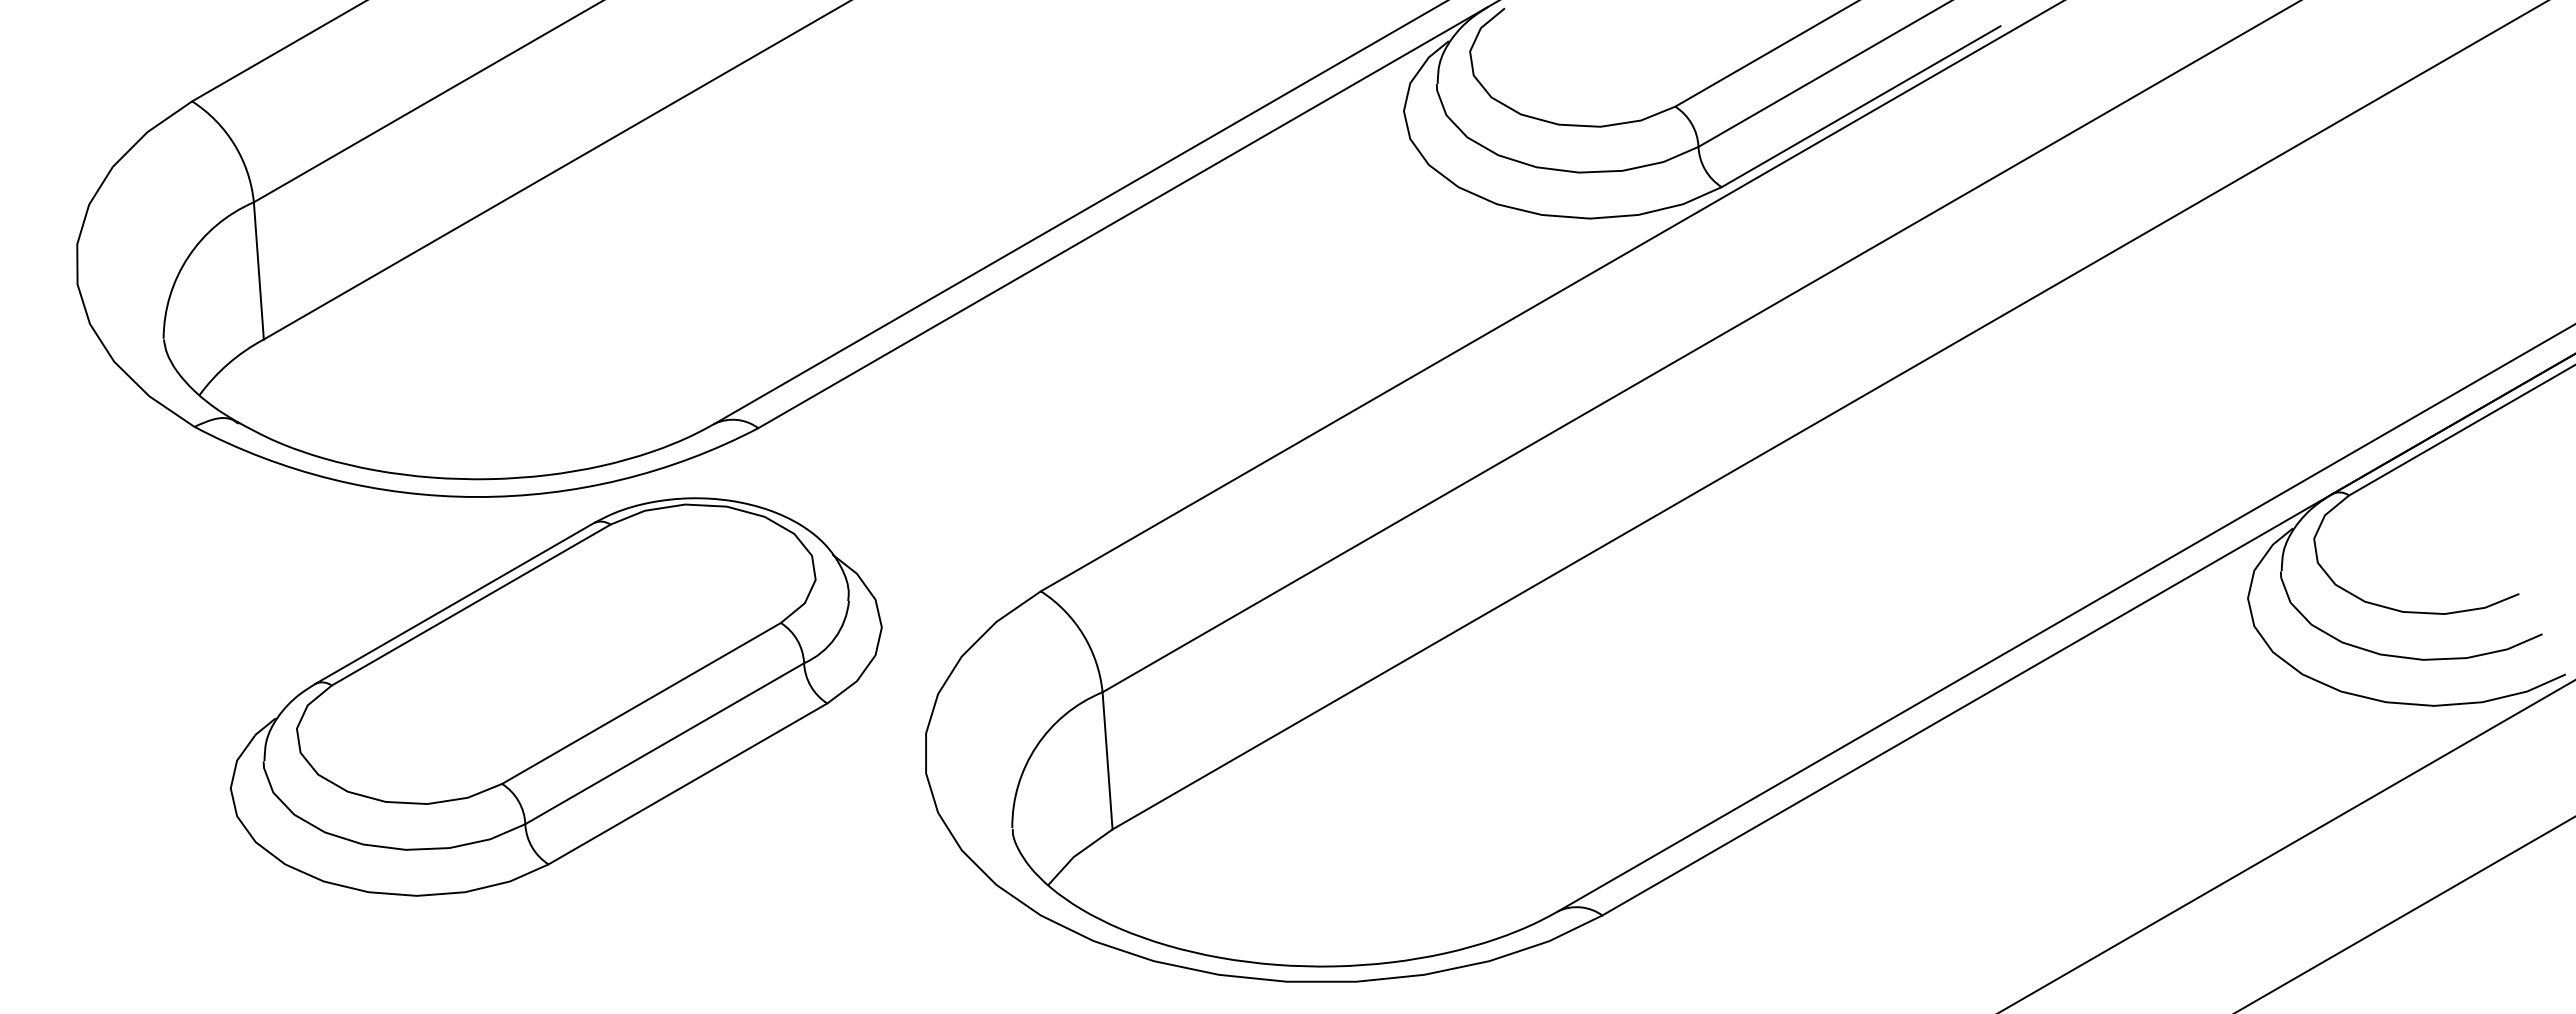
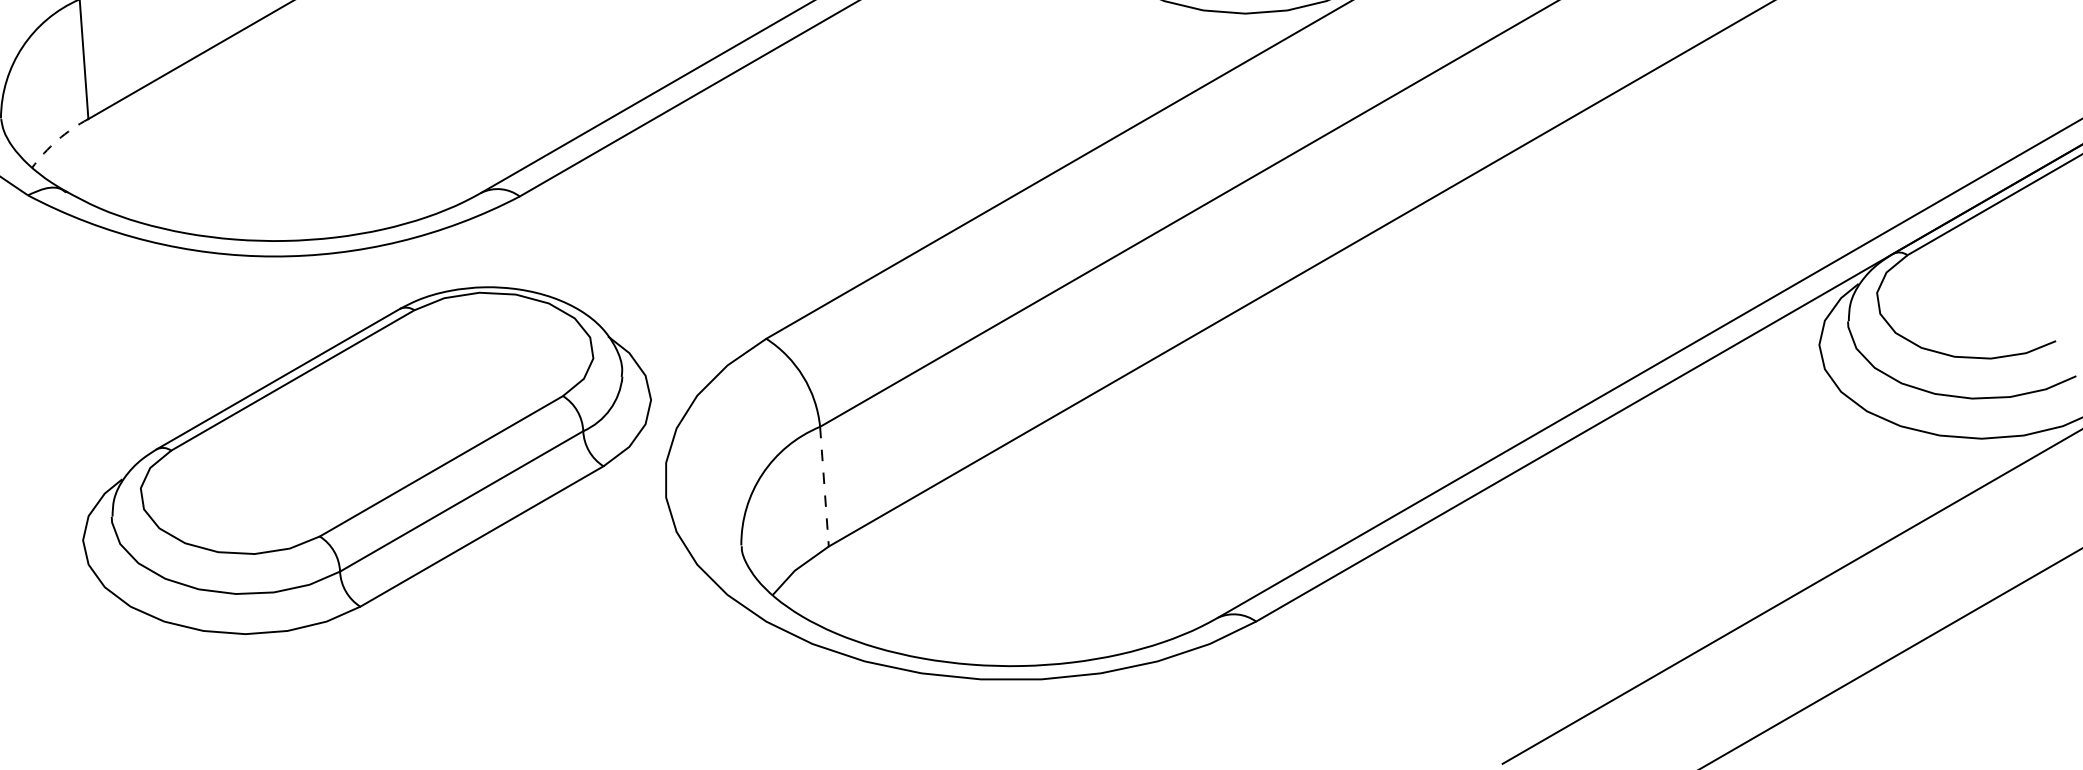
arc: (228, 363) -> (57, 140), solid -> dashed
part: (555, 696) -> (366, 460), moved
line: (1107, 760) -> (824, 486), solid -> dashed

